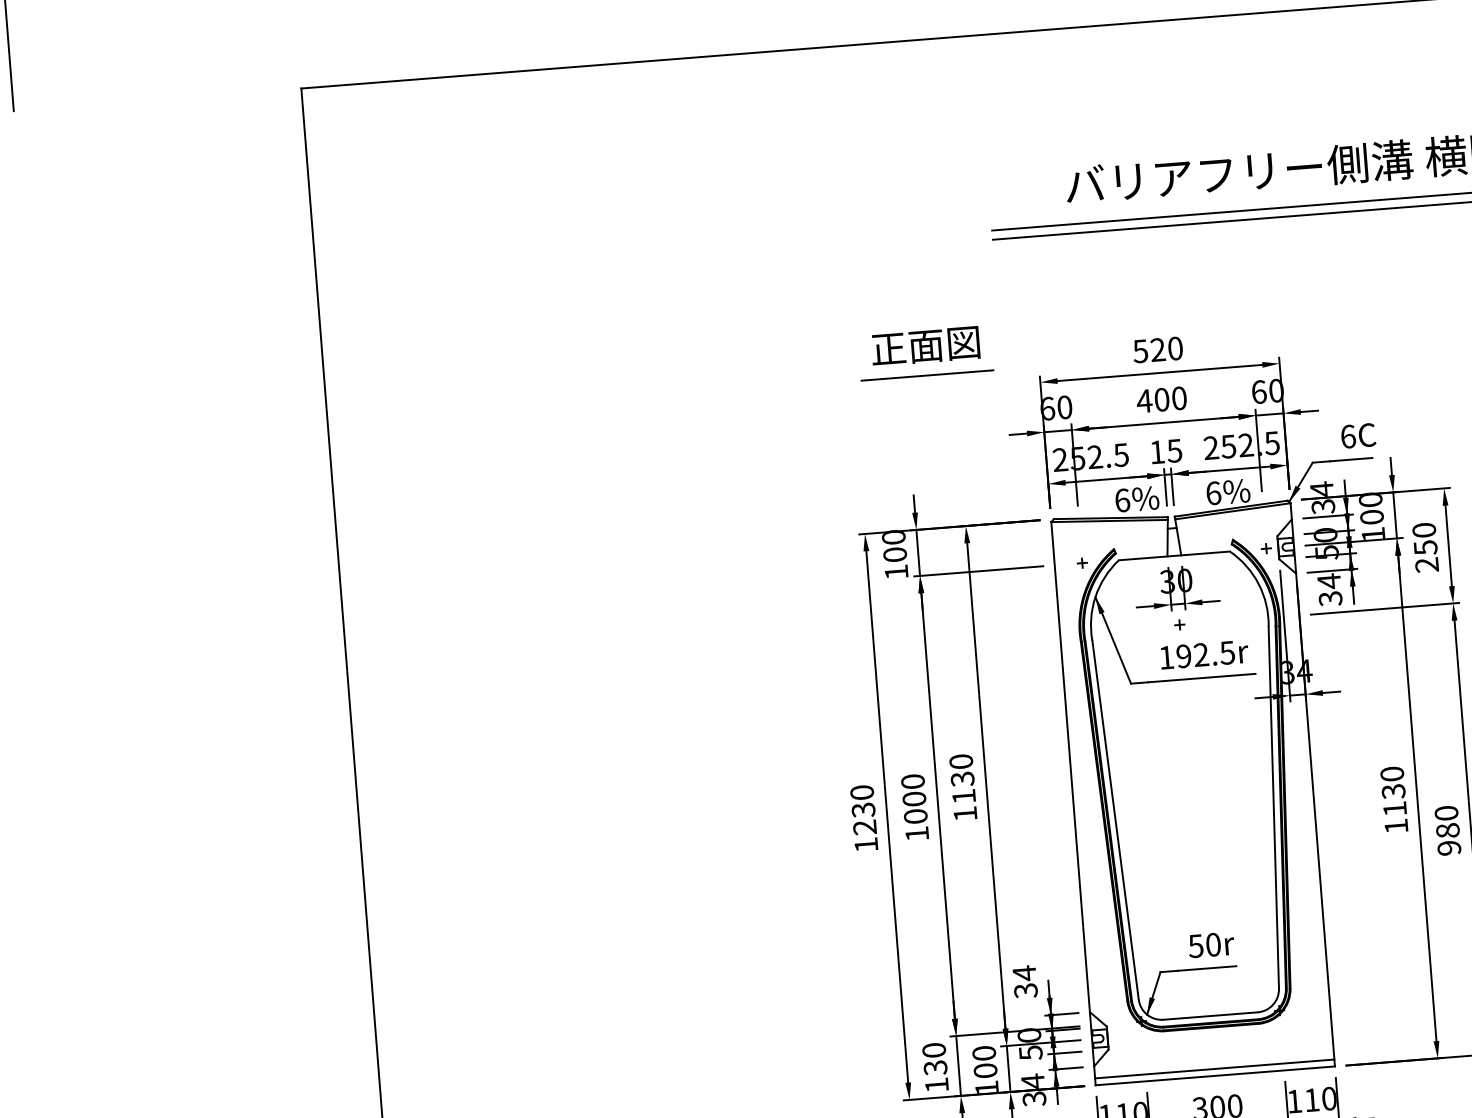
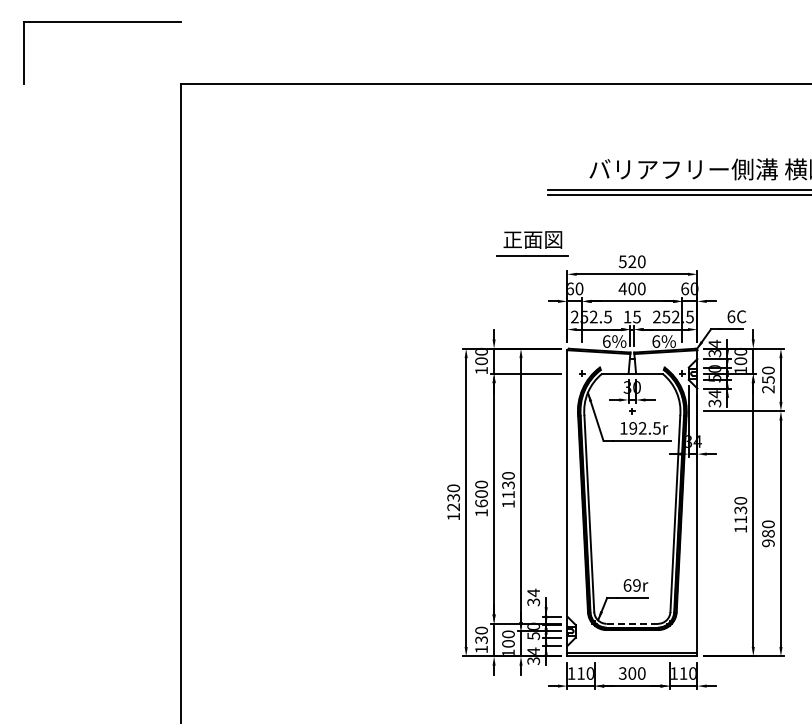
part: (925, 352) -> (532, 243), moved
text: (915, 816) -> (481, 503), 1000 -> 1600
text: (1203, 945) -> (631, 585), 50r -> 69r
line: (1210, 1015) -> (632, 623), solid -> dashed

